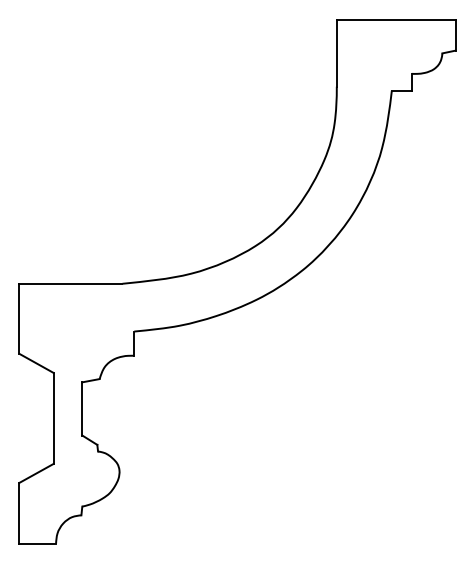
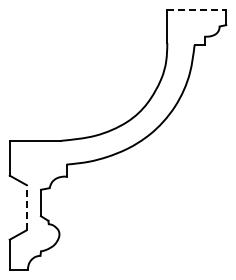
line: (397, 21) -> (197, 10), solid -> dashed
line: (53, 417) -> (26, 207), solid -> dashed

